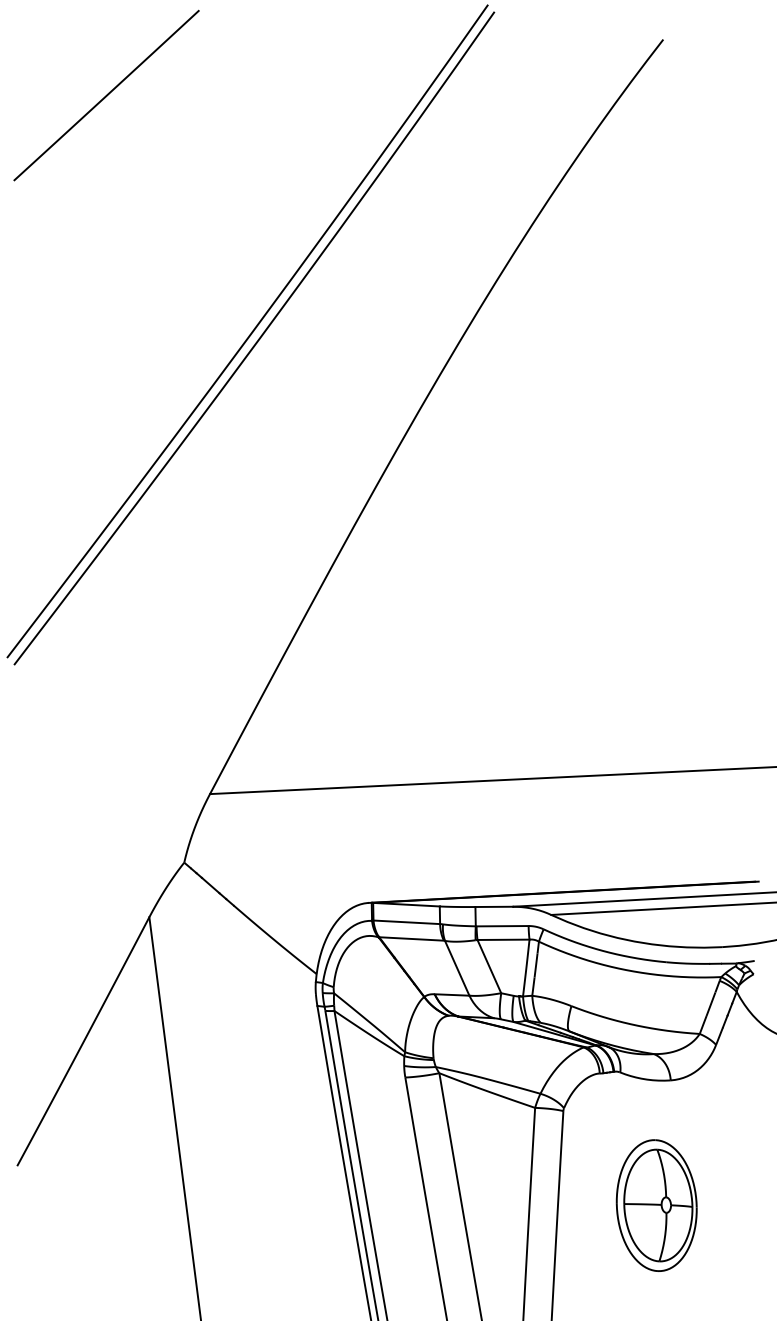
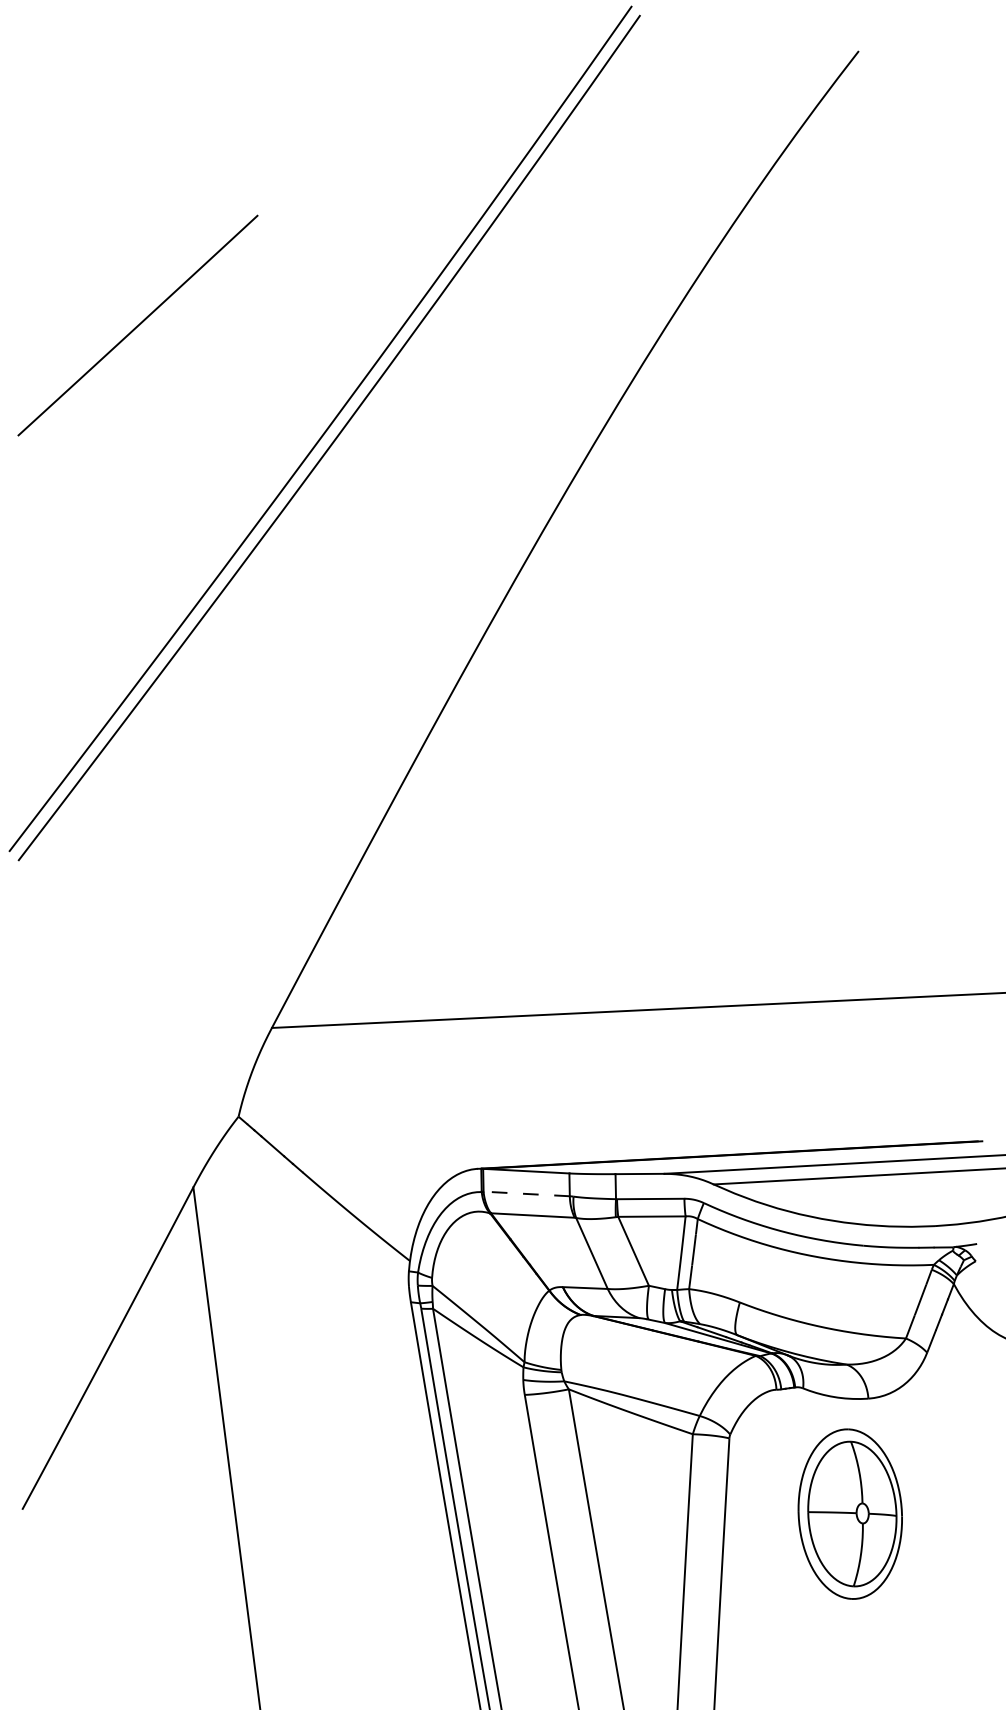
line: (106, 95) -> (137, 325), moved
line: (405, 922) -> (525, 1194), solid -> dashed
part: (656, 1205) -> (849, 1514), moved

